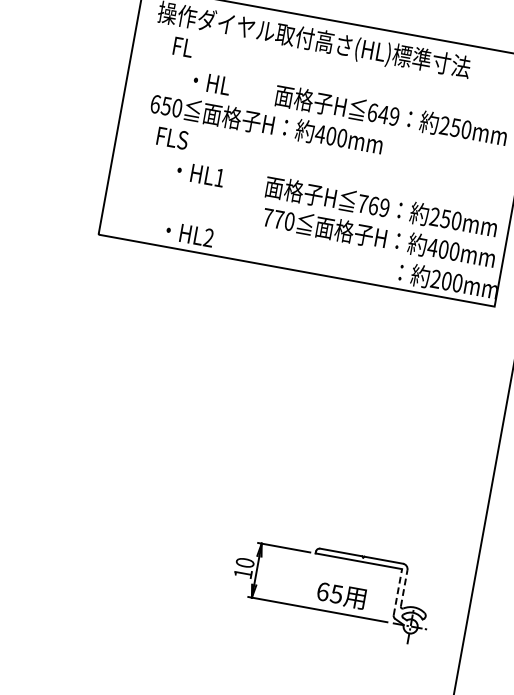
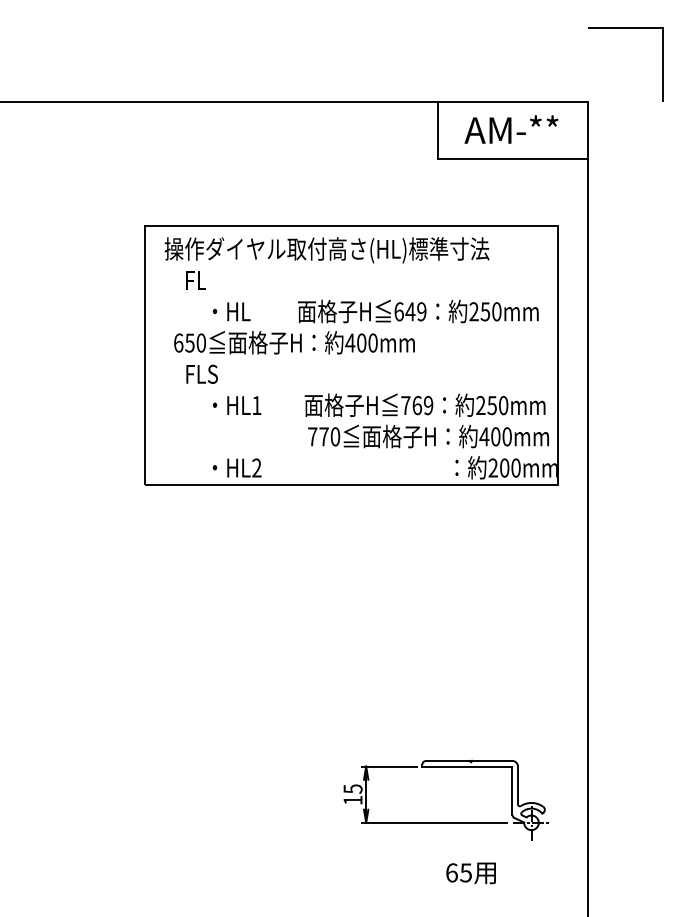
text: (244, 562) -> (352, 788), 10 -> 15
line: (404, 588) -> (518, 785), dashed -> solid
line: (398, 592) -> (512, 790), dashed -> solid
text: (340, 595) -> (470, 873), moved

